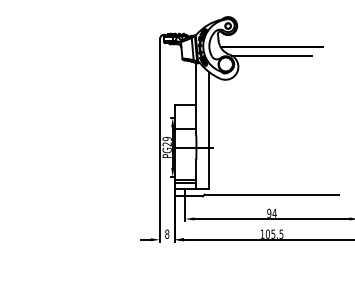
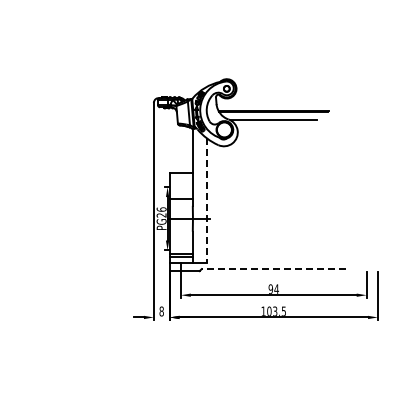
line: (209, 130) -> (206, 200), solid -> dashed
text: (167, 138) -> (161, 209), PG29 -> PG26
line: (271, 194) -> (273, 269), solid -> dashed
text: (273, 233) -> (275, 310), 105.5 -> 103.5

